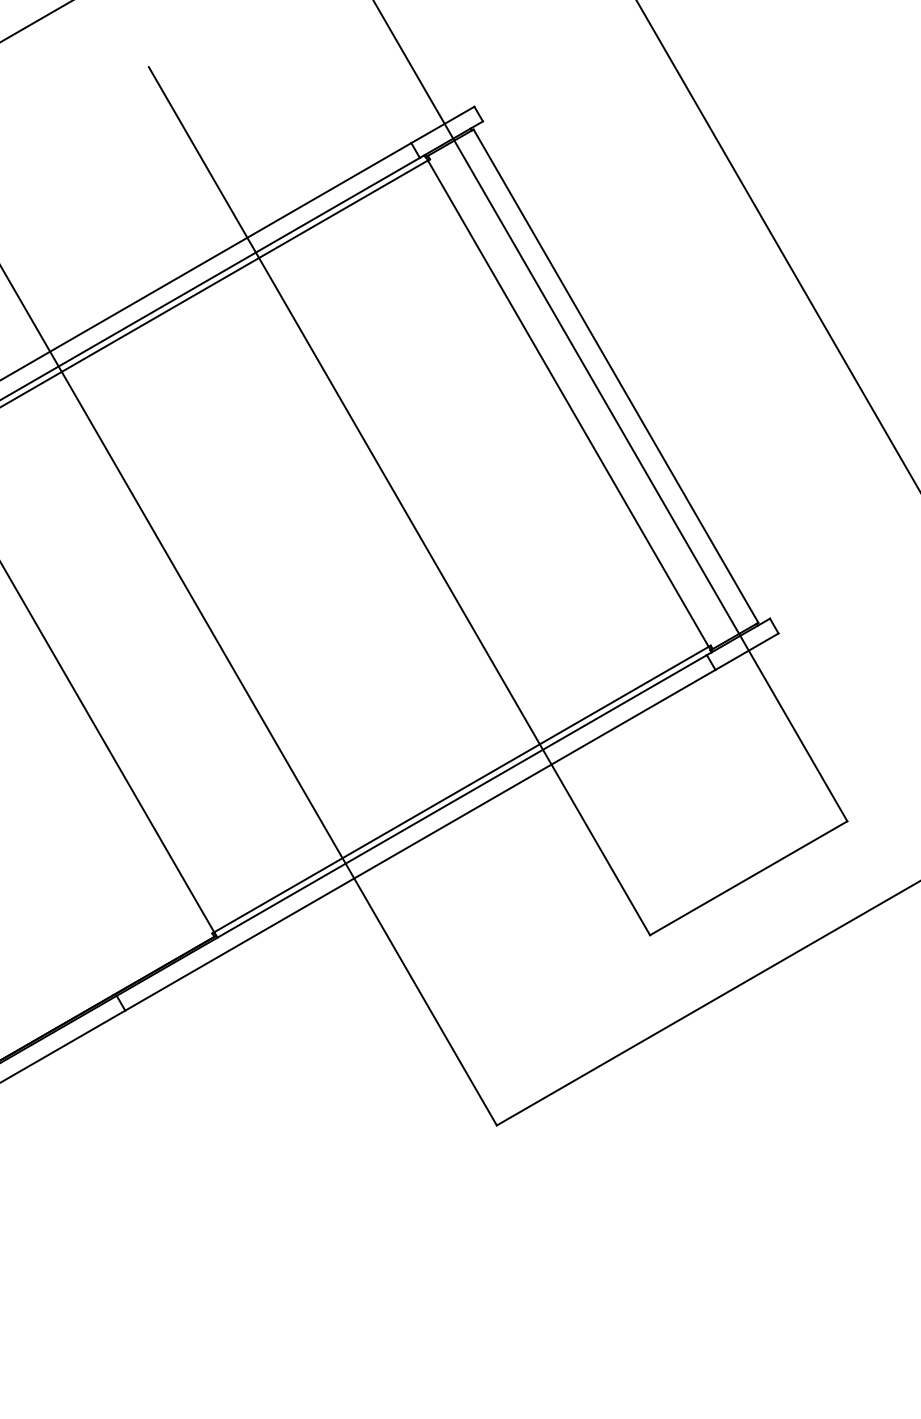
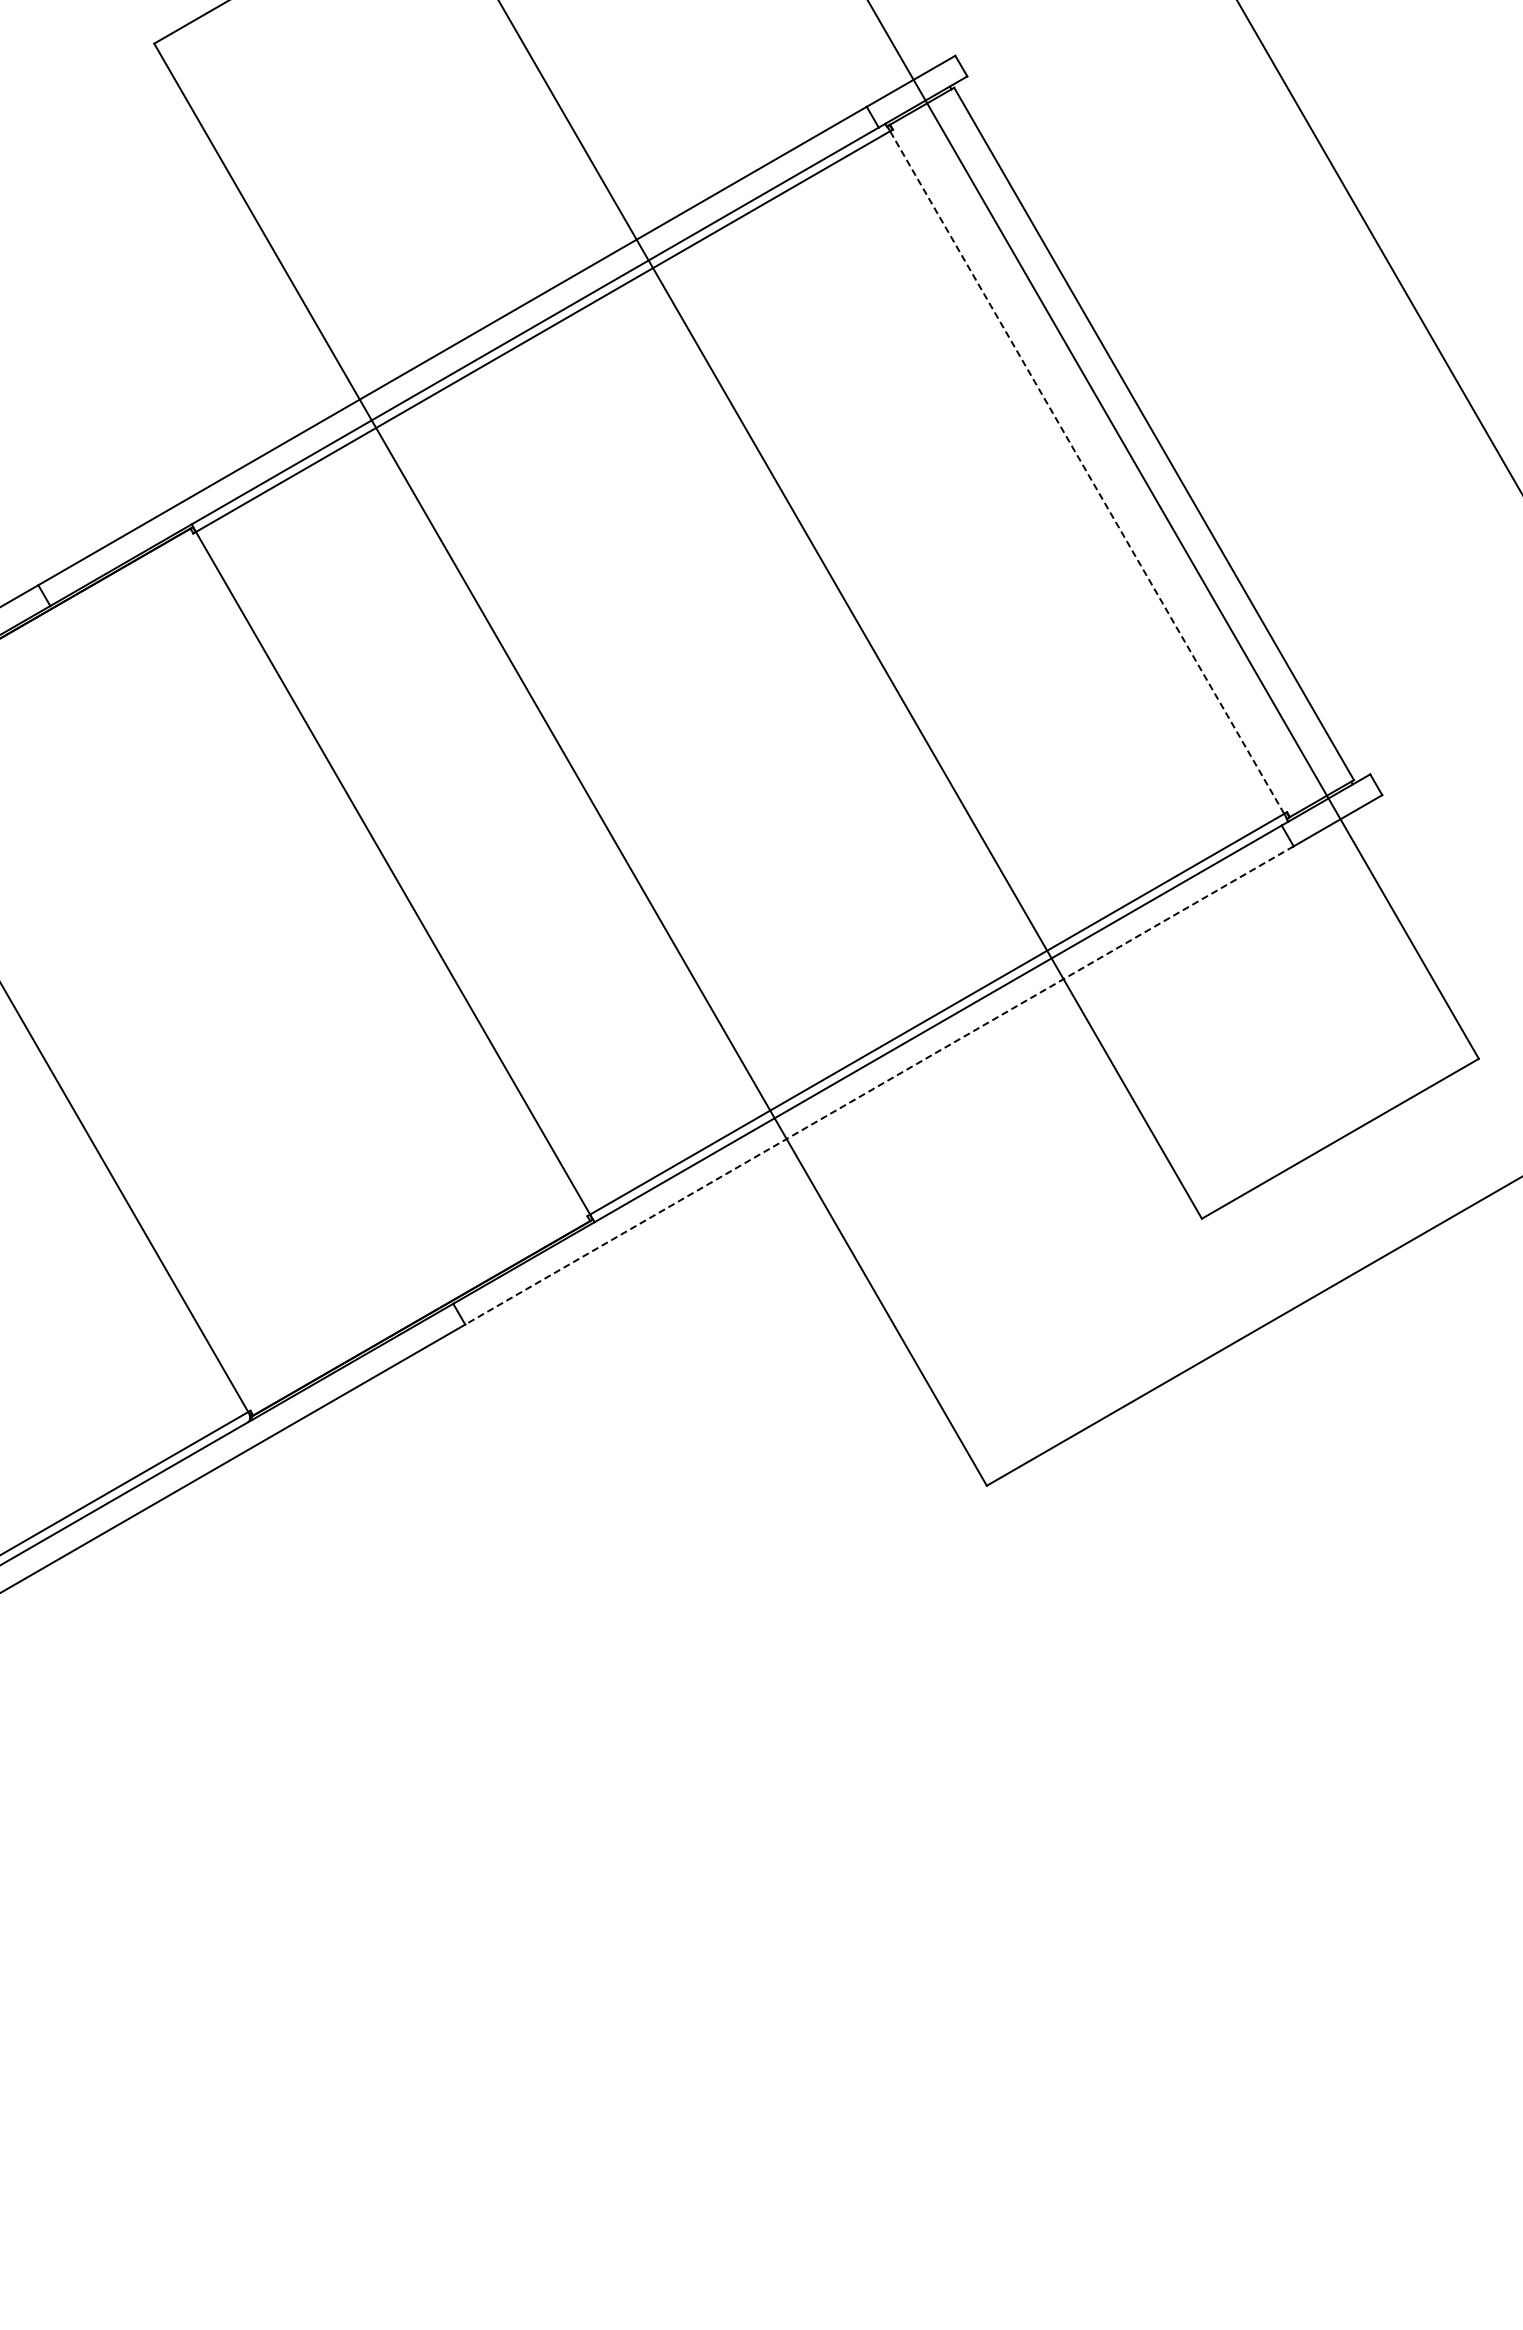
line: (567, 403) -> (1086, 472), solid -> dashed
line: (420, 840) -> (879, 1085), solid -> dashed

